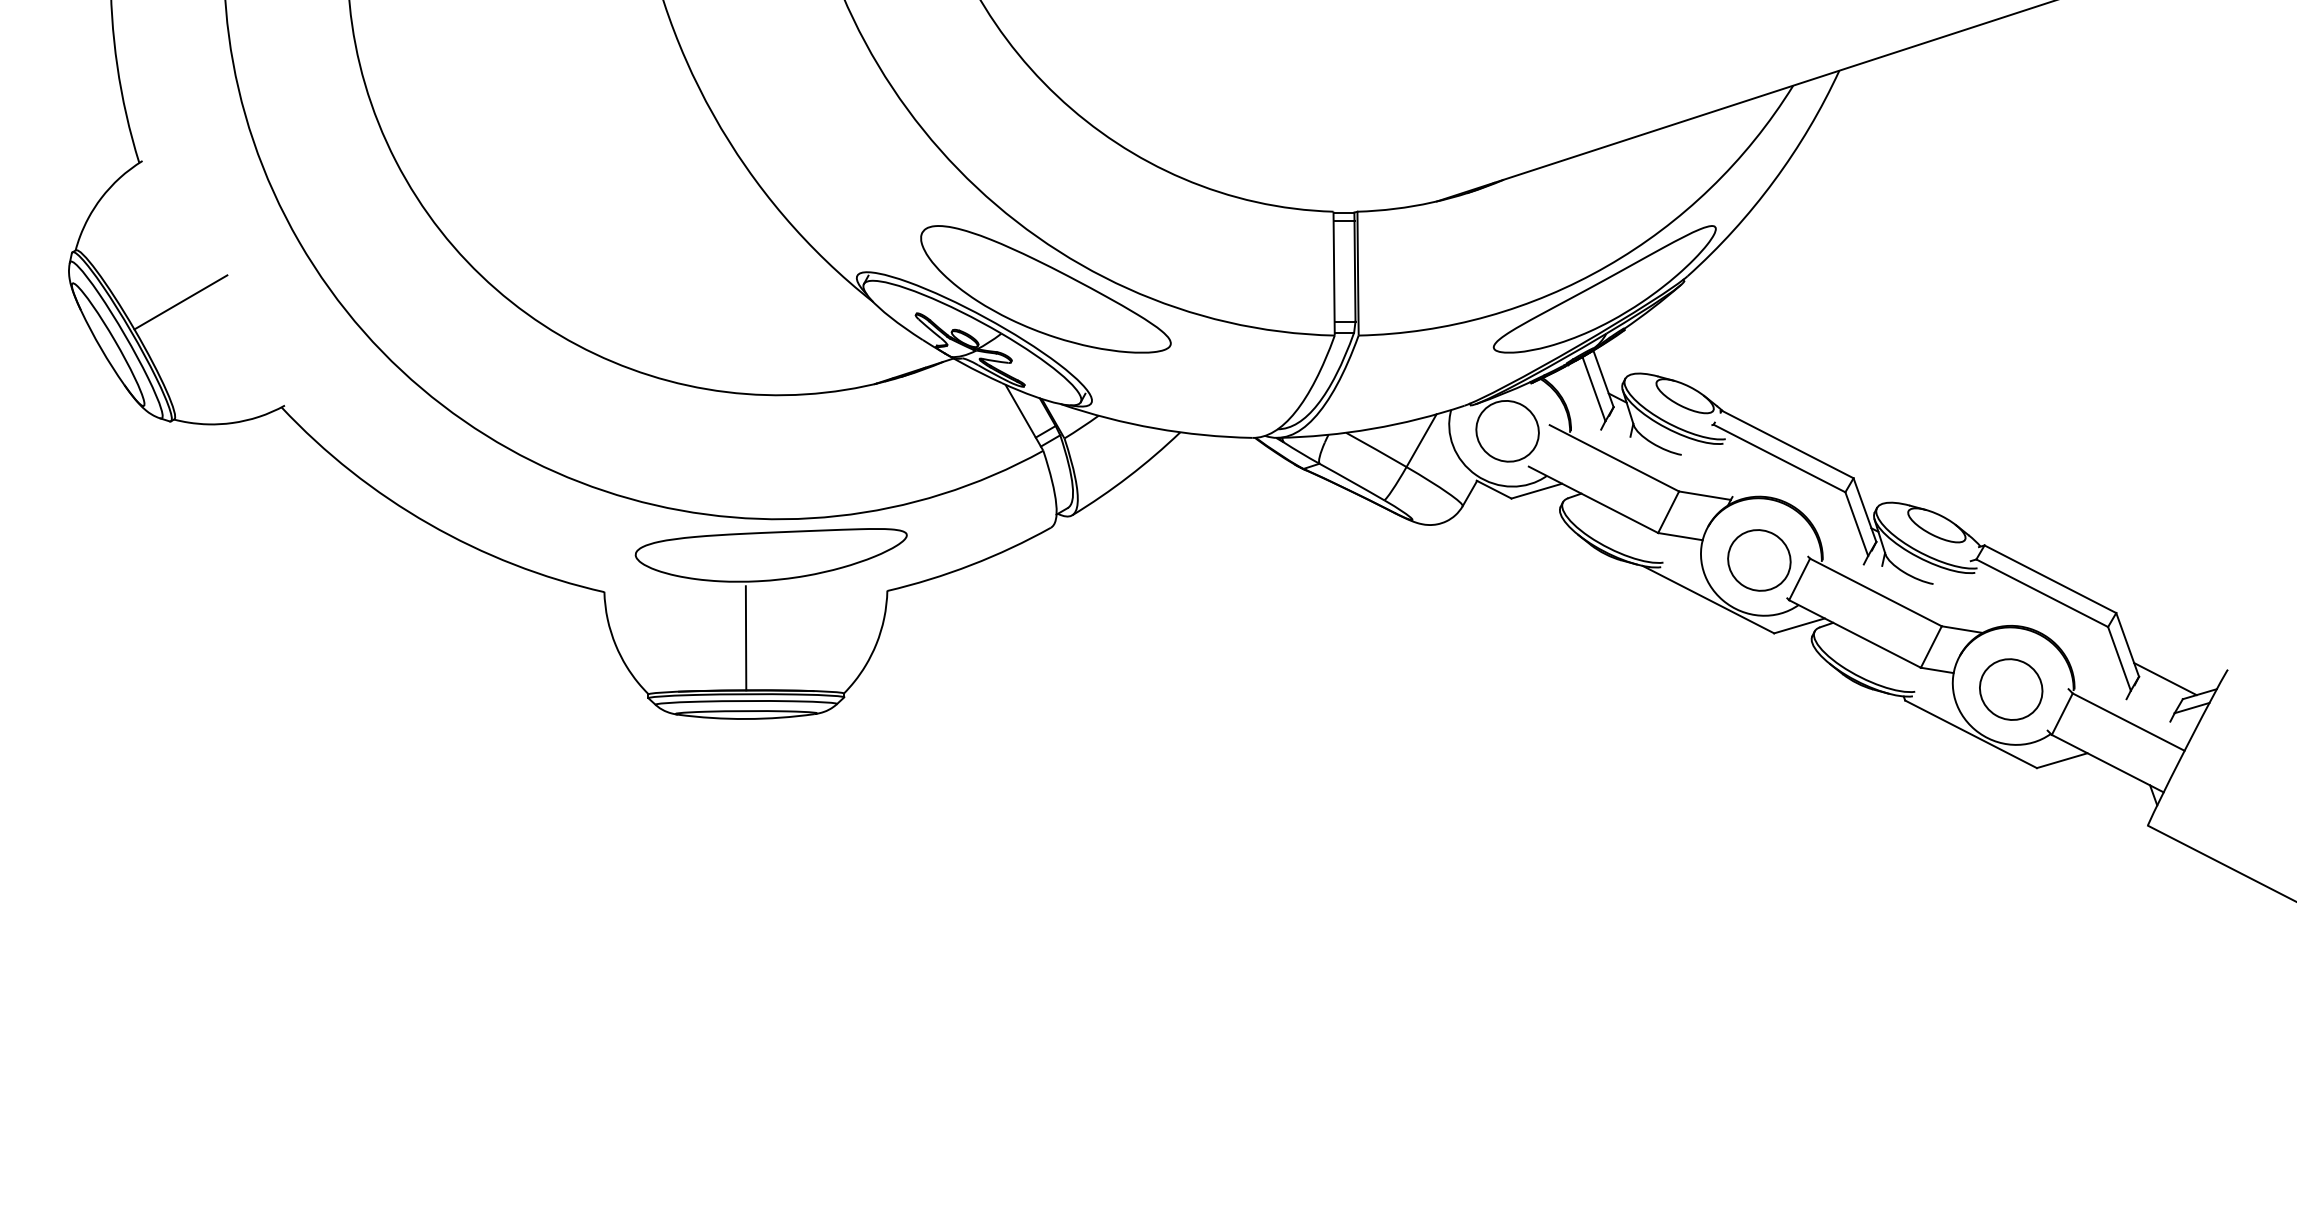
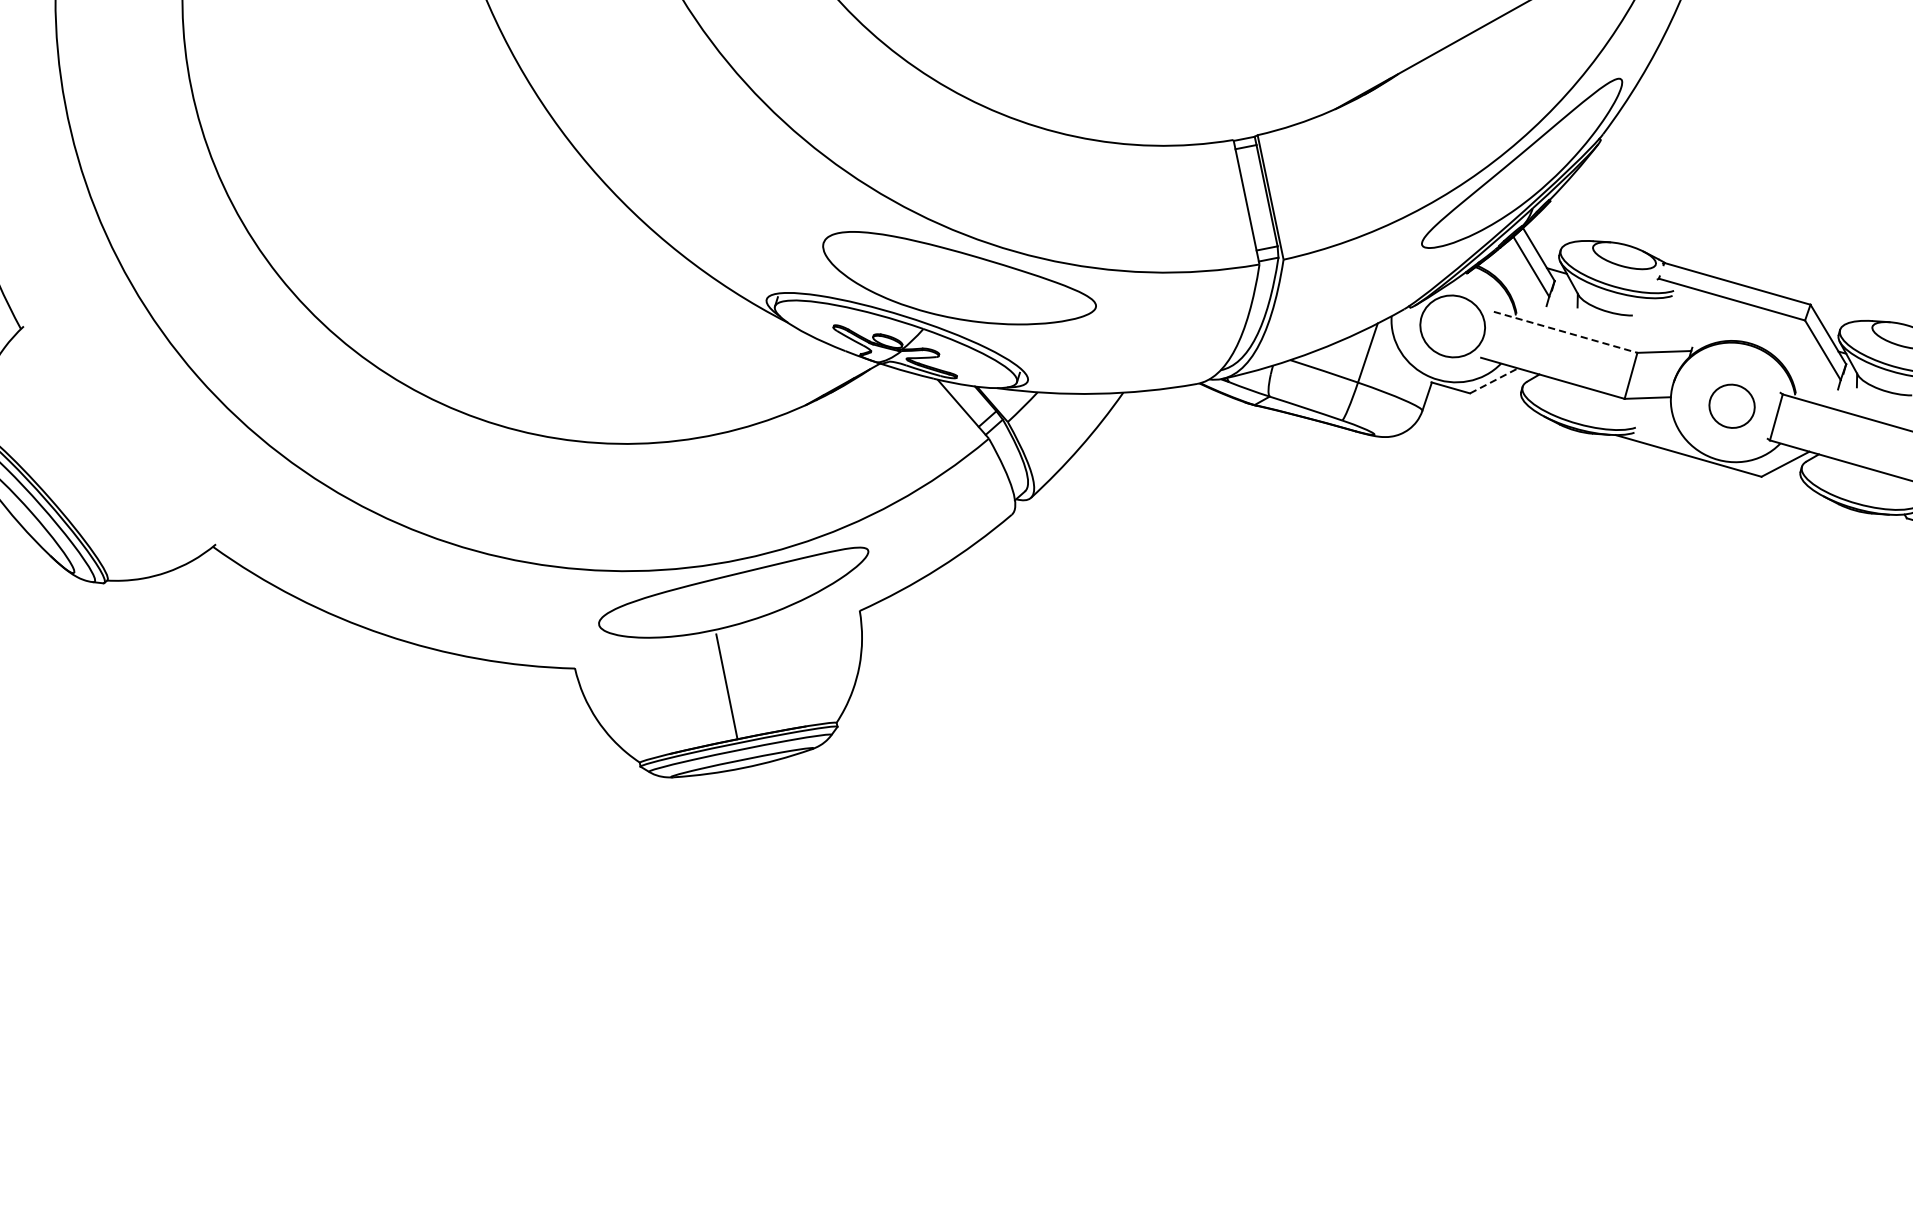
line: (180, 302) -> (90, 461), removed
line: (1614, 458) -> (1565, 332), solid -> dashed
line: (1537, 491) -> (1494, 381), solid -> dashed
part: (1759, 560) -> (1732, 406), size x0.7

